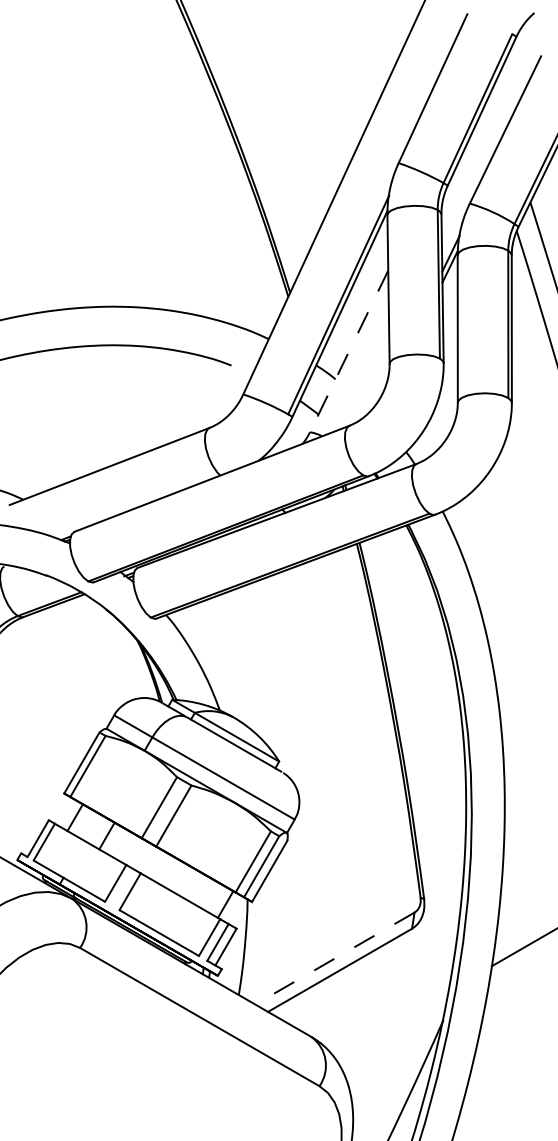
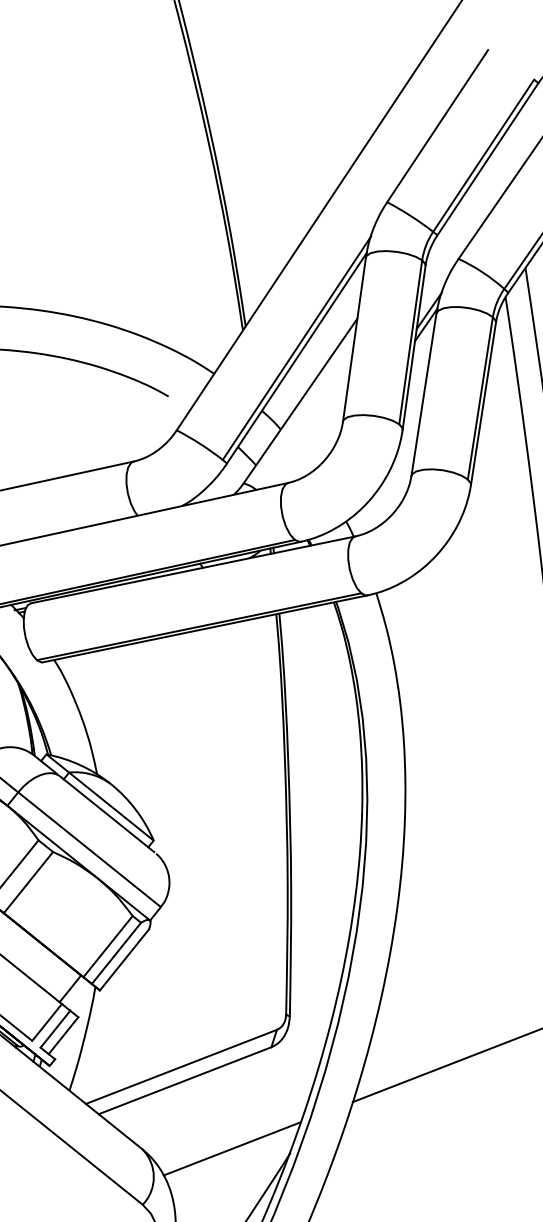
line: (349, 351) -> (300, 401), dashed -> solid
line: (334, 958) -> (181, 1066), dashed -> solid
line: (391, 1024) -> (232, 1149), added

